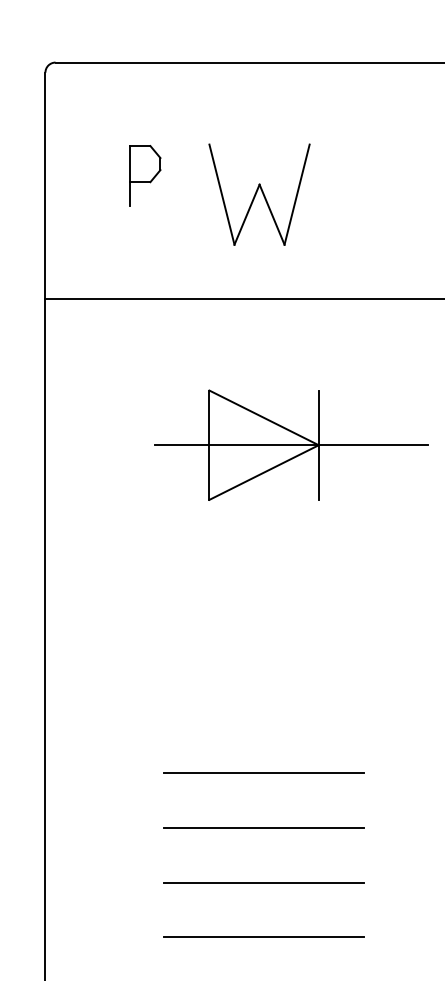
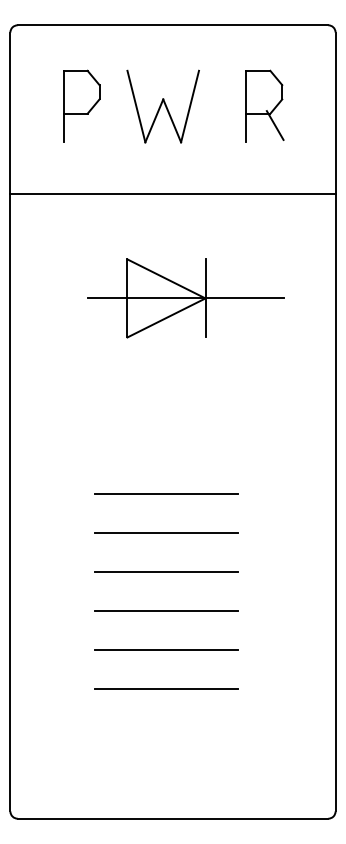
part: (145, 174) -> (81, 105), size x1.67
part: (401, 174) -> (264, 105), added
part: (258, 194) -> (162, 106), moved
line: (264, 718) -> (166, 493), added

